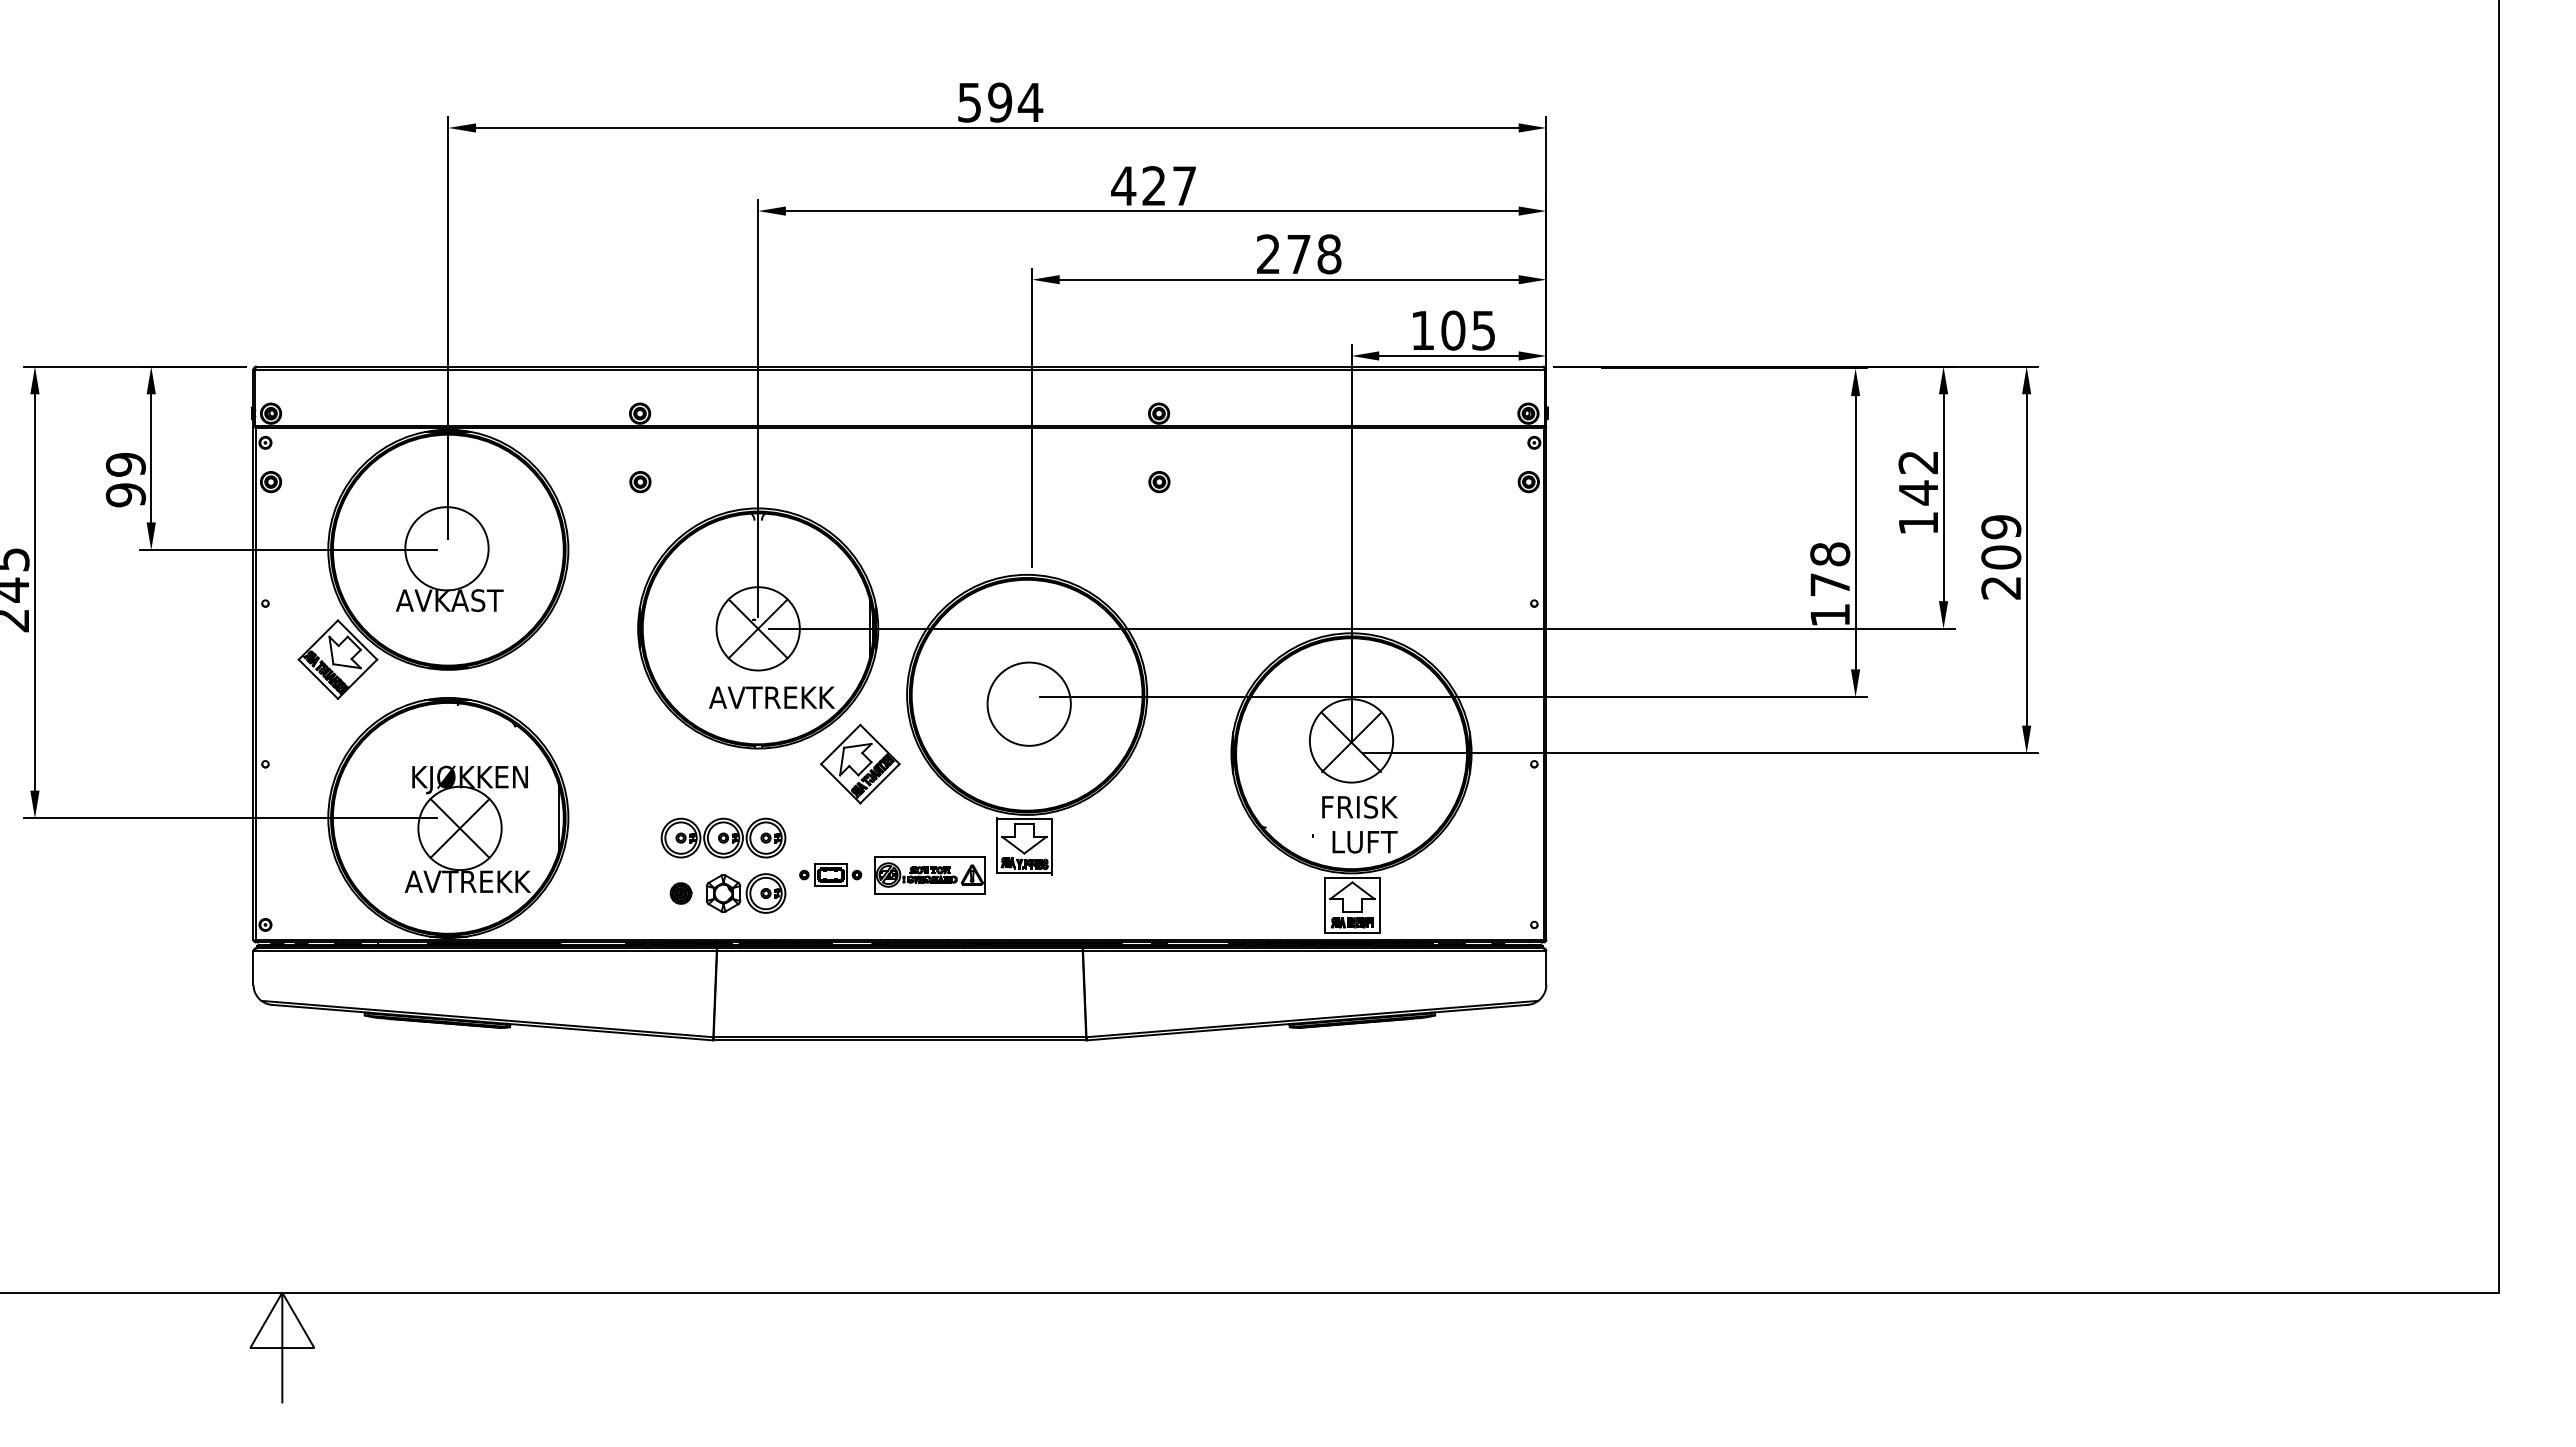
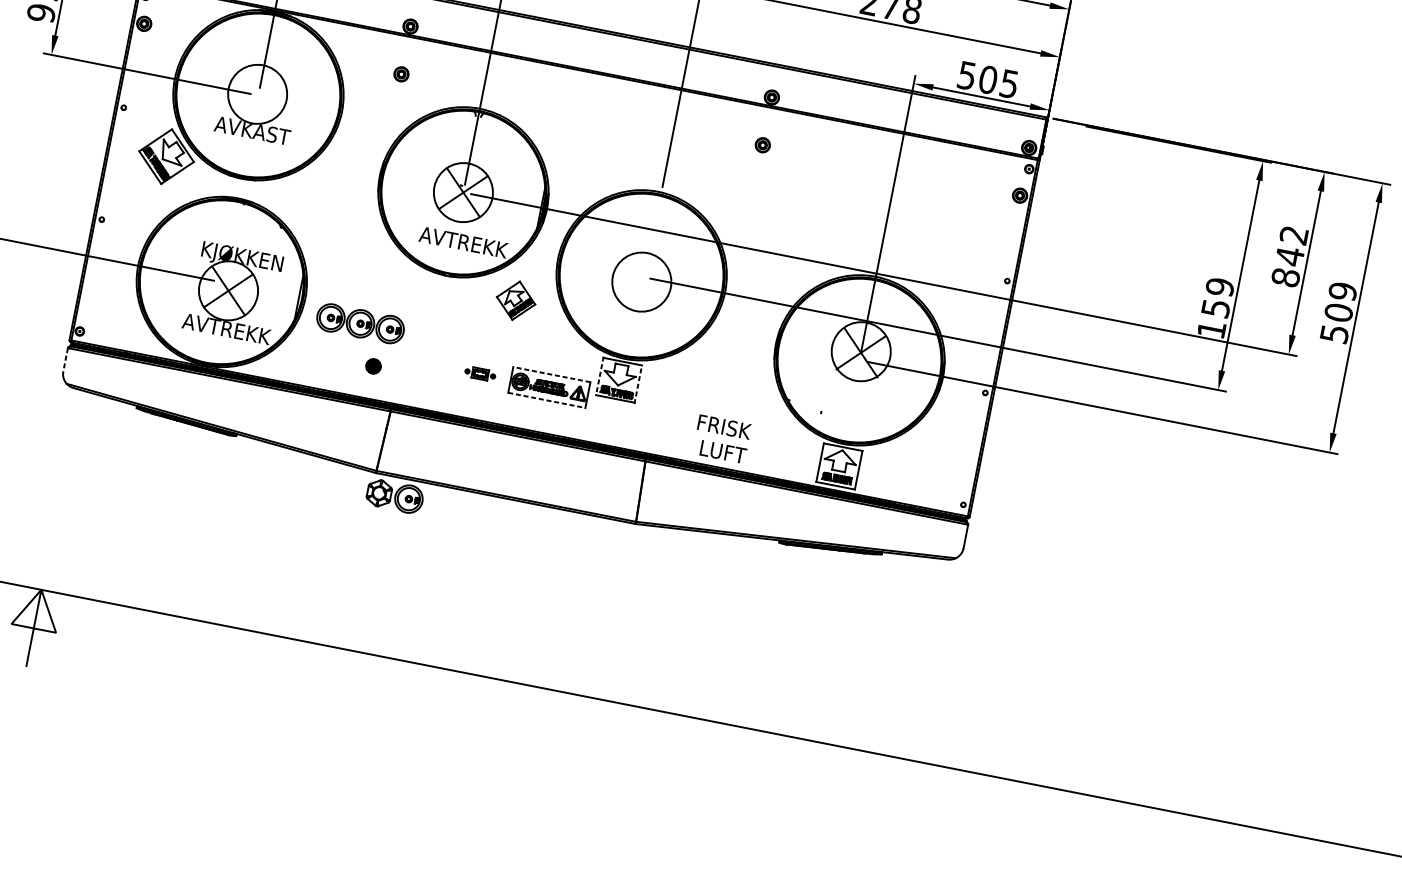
text: (1422, 330) -> (966, 75), 105 -> 505
text: (1918, 523) -> (1285, 277), 142 -> 842
text: (1830, 569) -> (1218, 297), 178 -> 159
text: (2001, 588) -> (1334, 334), 209 -> 509
part: (860, 763) -> (516, 300), size x0.7
text: (1359, 824) -> (721, 439), moved
part: (723, 837) -> (360, 323), moved
line: (996, 845) -> (599, 376), solid -> dashed
line: (1052, 847) -> (638, 385), solid -> dashed
line: (929, 856) -> (551, 374), solid -> dashed
part: (830, 874) -> (480, 373), size x0.7
part: (745, 893) -> (394, 496), moved
line: (930, 893) -> (547, 400), solid -> dashed
line: (253, 967) -> (65, 359), solid -> dashed

